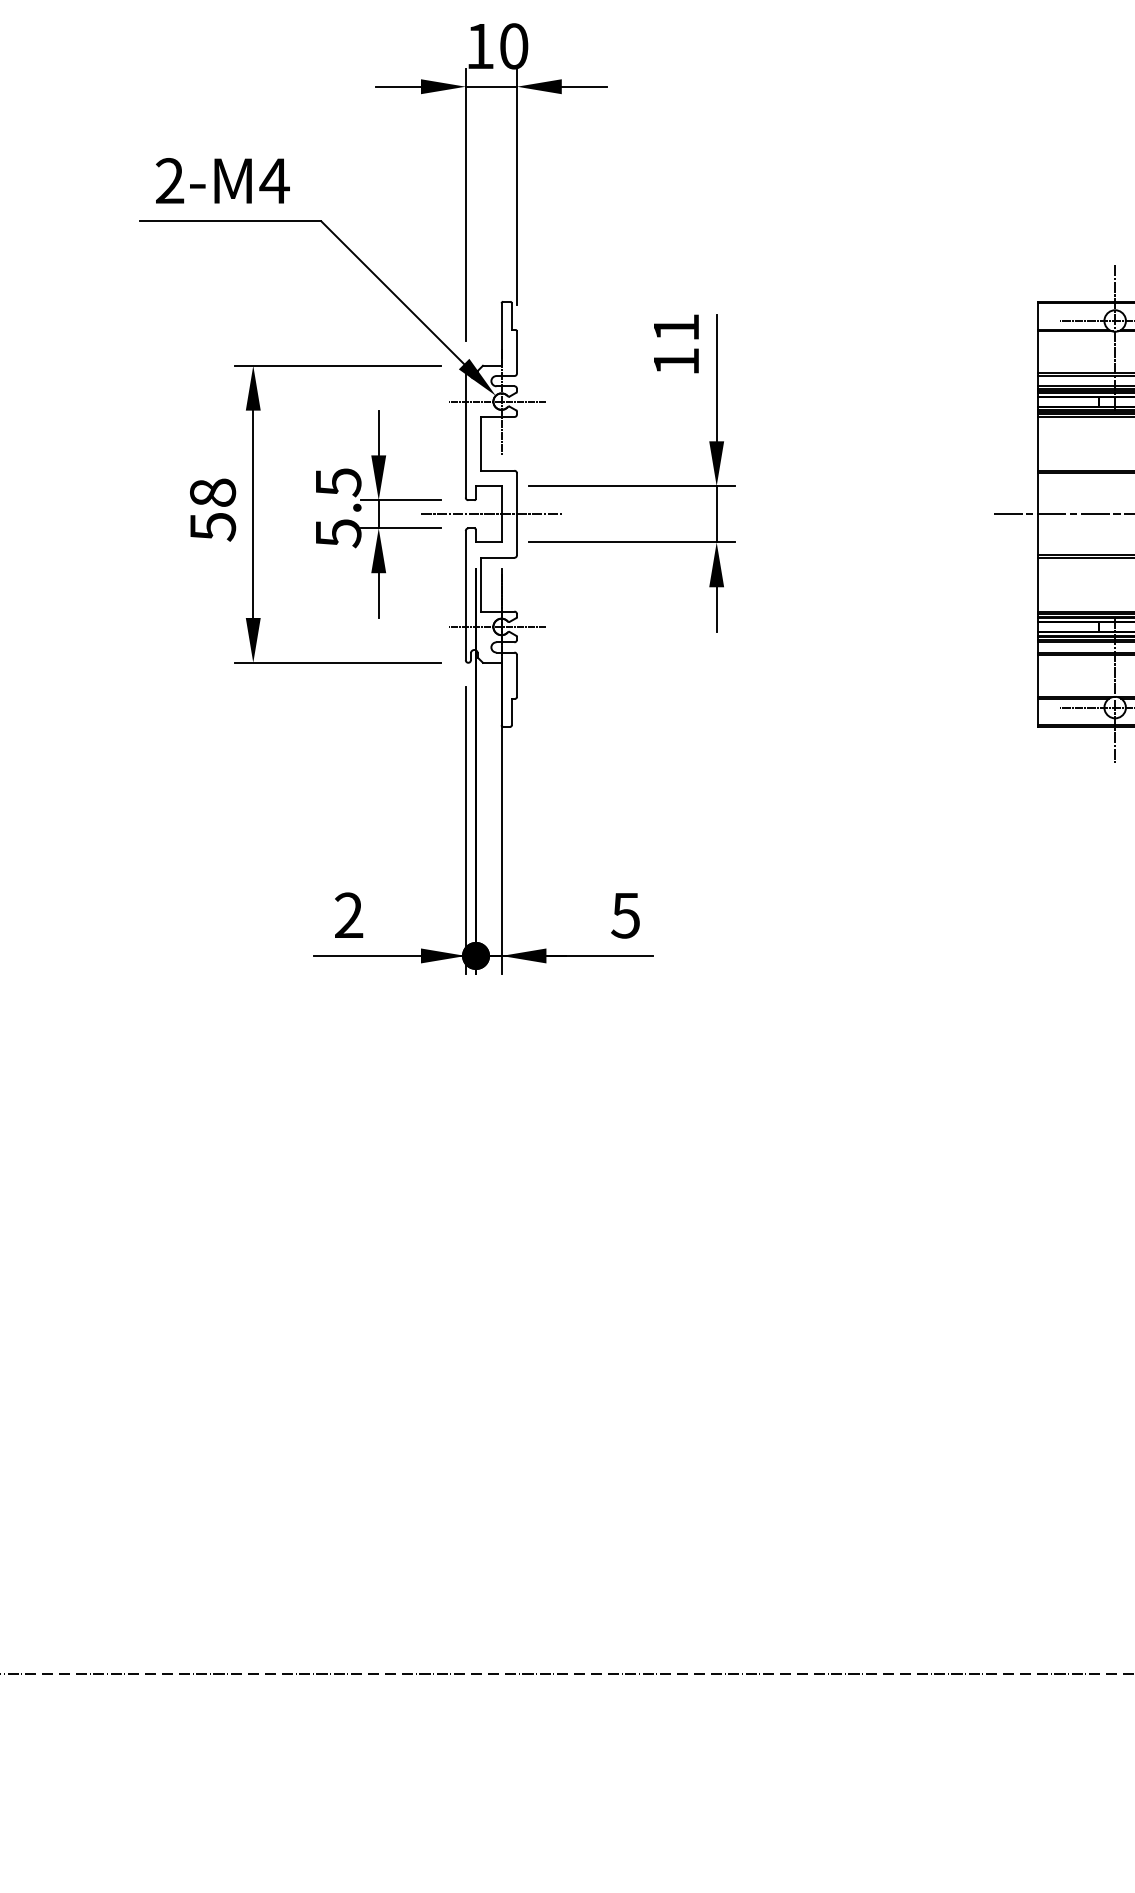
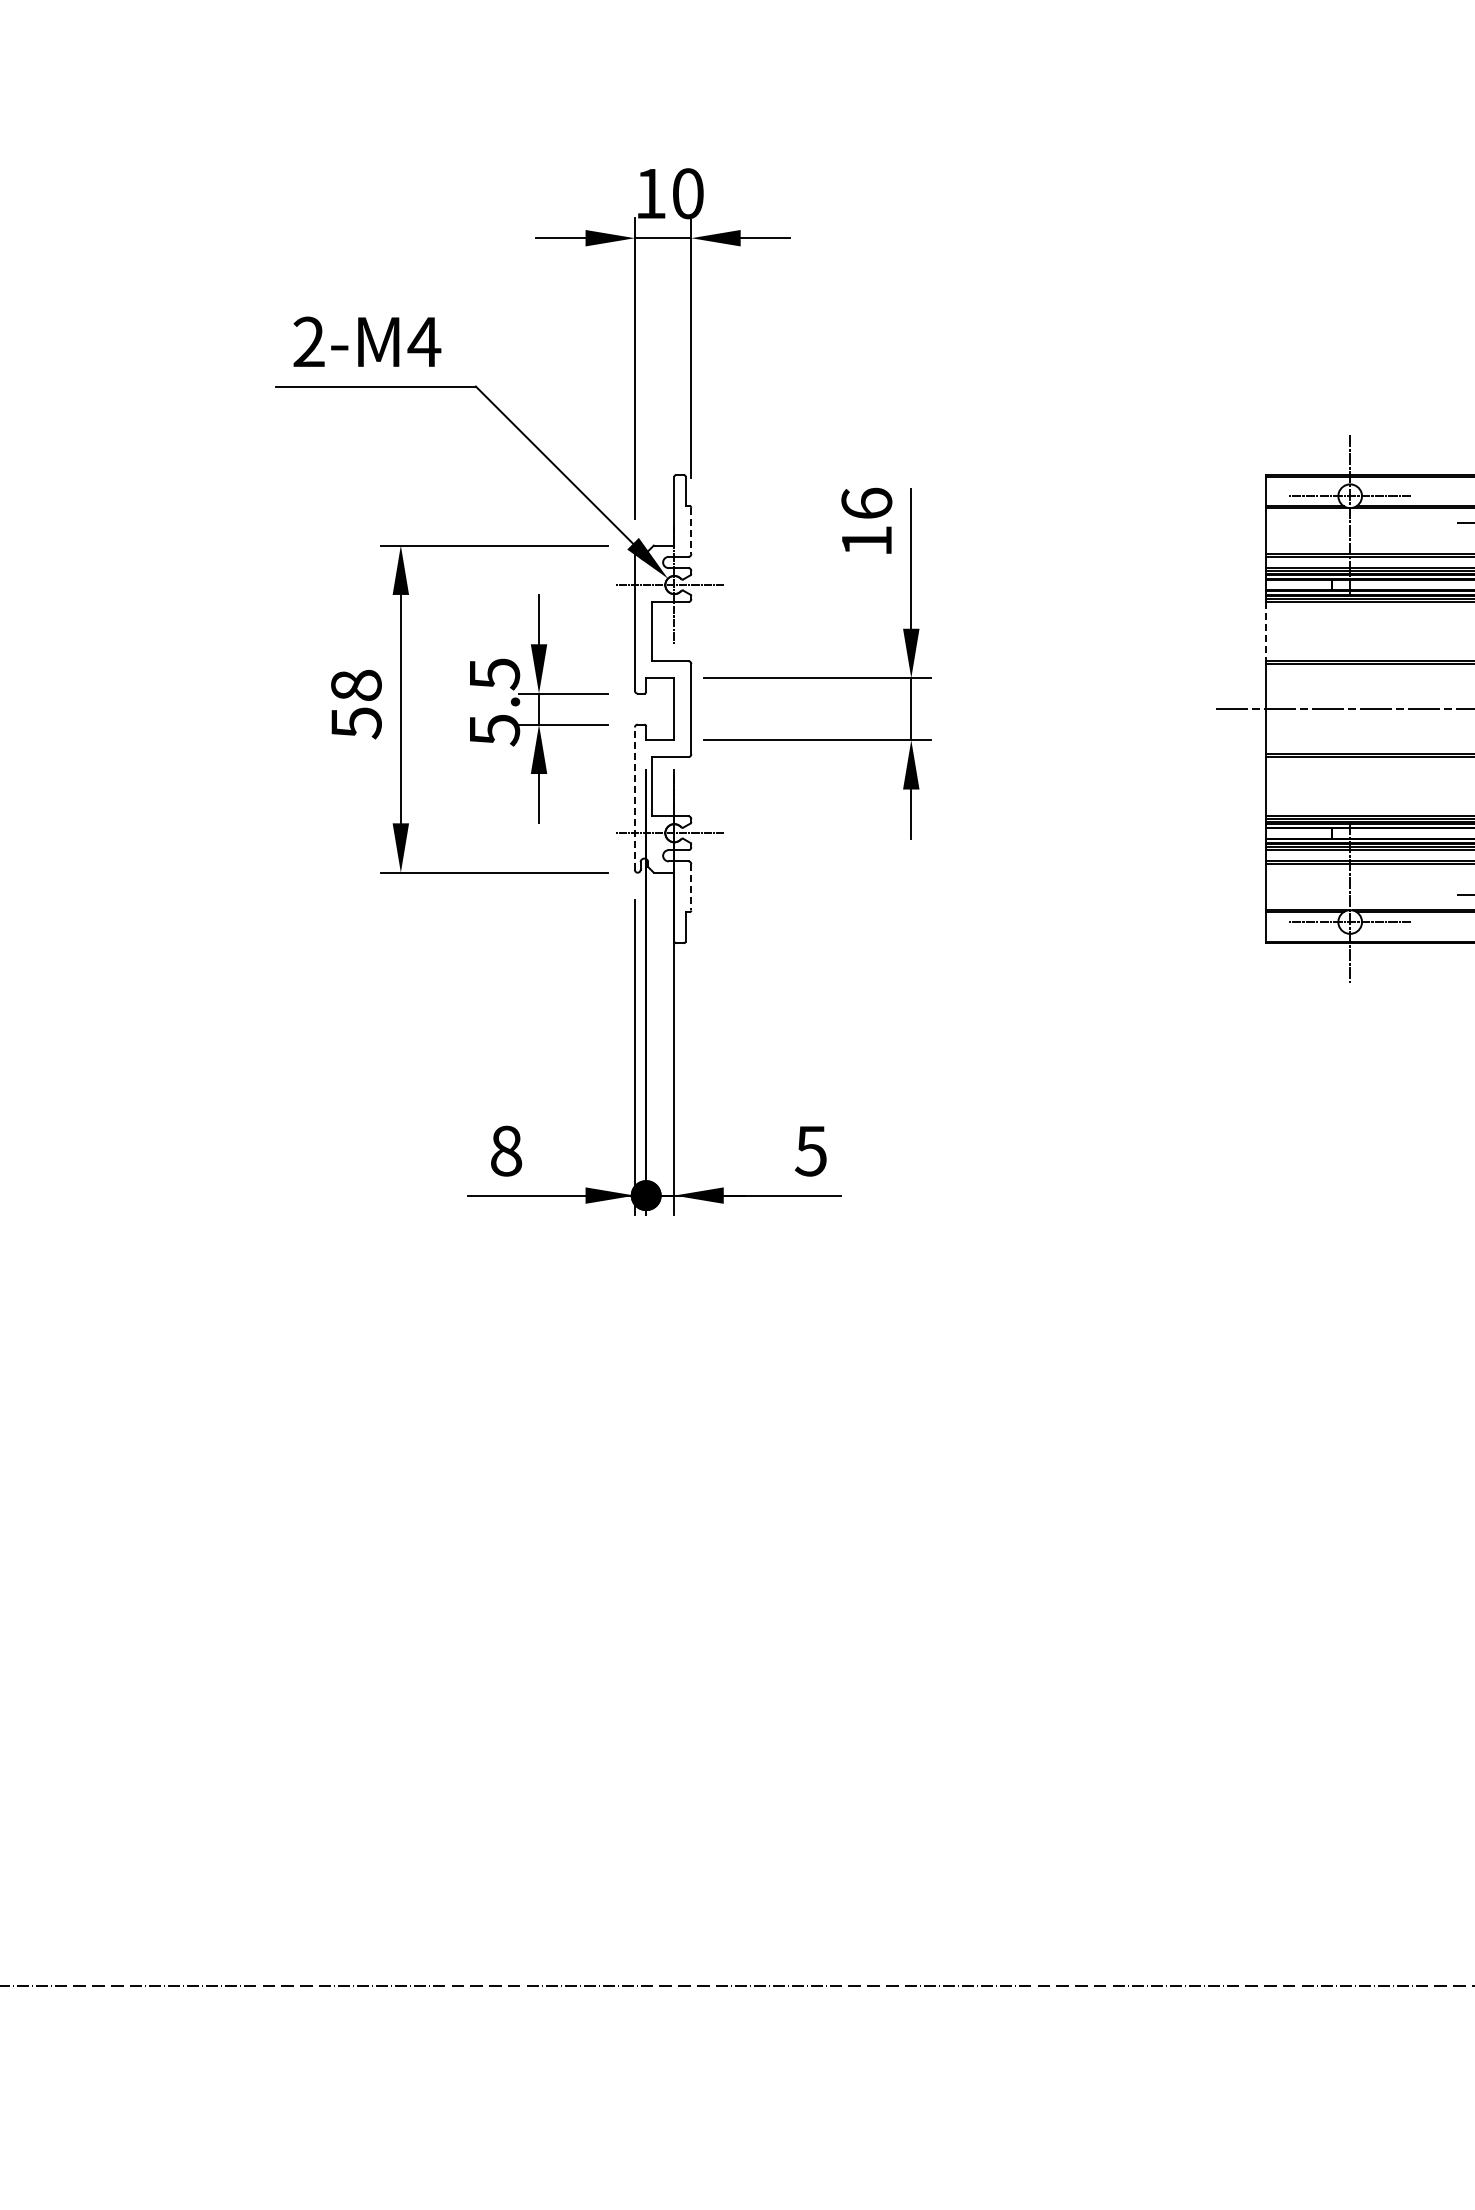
text: (676, 326) -> (866, 502), 11 -> 16
line: (517, 353) -> (691, 531), solid -> dashed
line: (1038, 443) -> (1265, 631), solid -> dashed
line: (490, 514) -> (662, 709), removed
line: (465, 595) -> (634, 798), solid -> dashed
line: (517, 676) -> (691, 887), solid -> dashed
text: (349, 915) -> (506, 1150), 2 -> 8

